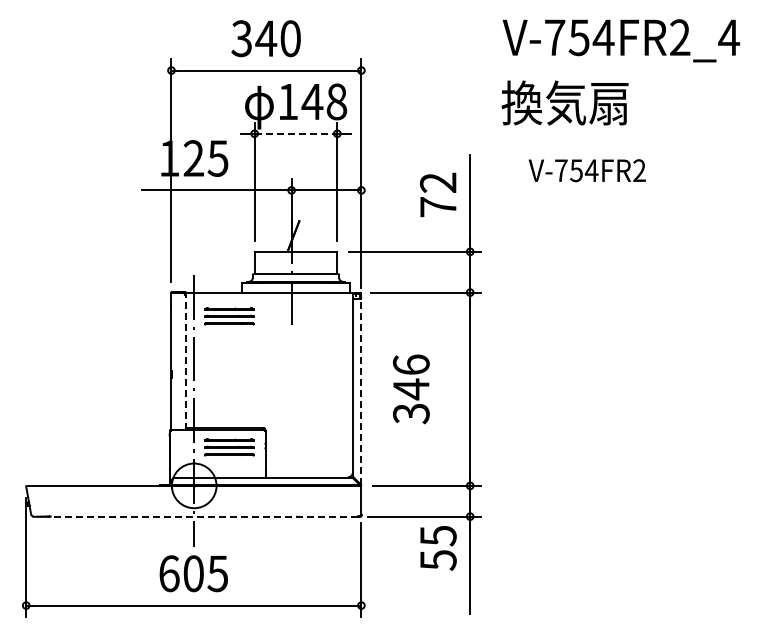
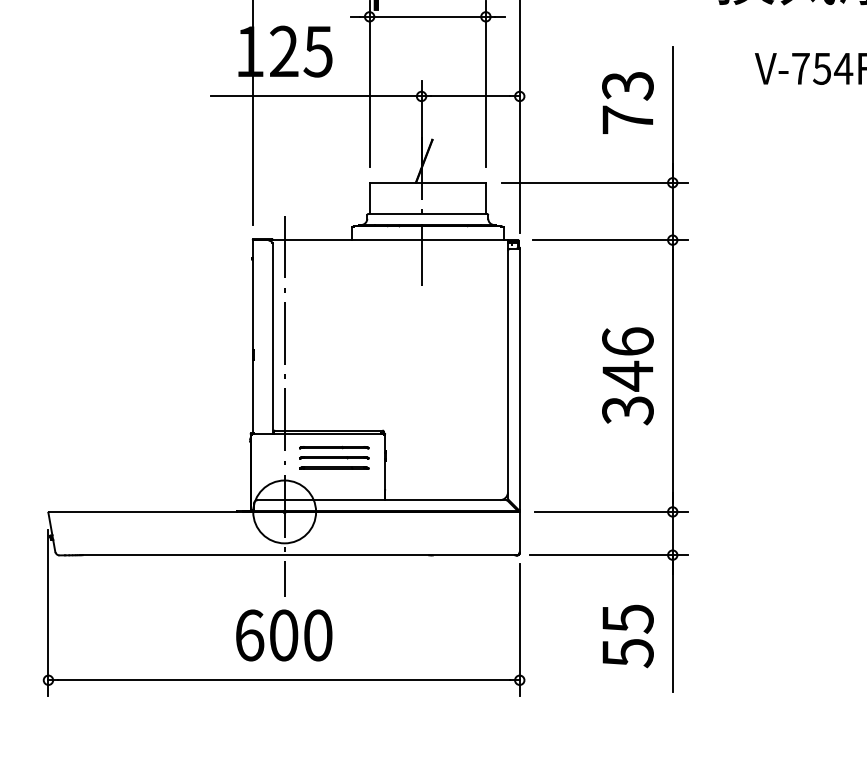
line: (296, 133) -> (428, 16), dashed -> solid
text: (438, 182) -> (628, 85), 72 -> 73
part: (229, 316) -> (334, 273), removed
line: (185, 362) -> (272, 338), dashed -> solid
text: (411, 389) -> (628, 376), moved
line: (361, 390) -> (519, 377), dashed -> solid
line: (204, 516) -> (299, 554), dashed -> solid
text: (438, 548) -> (628, 636), moved
text: (217, 573) -> (317, 635), 605 -> 600

